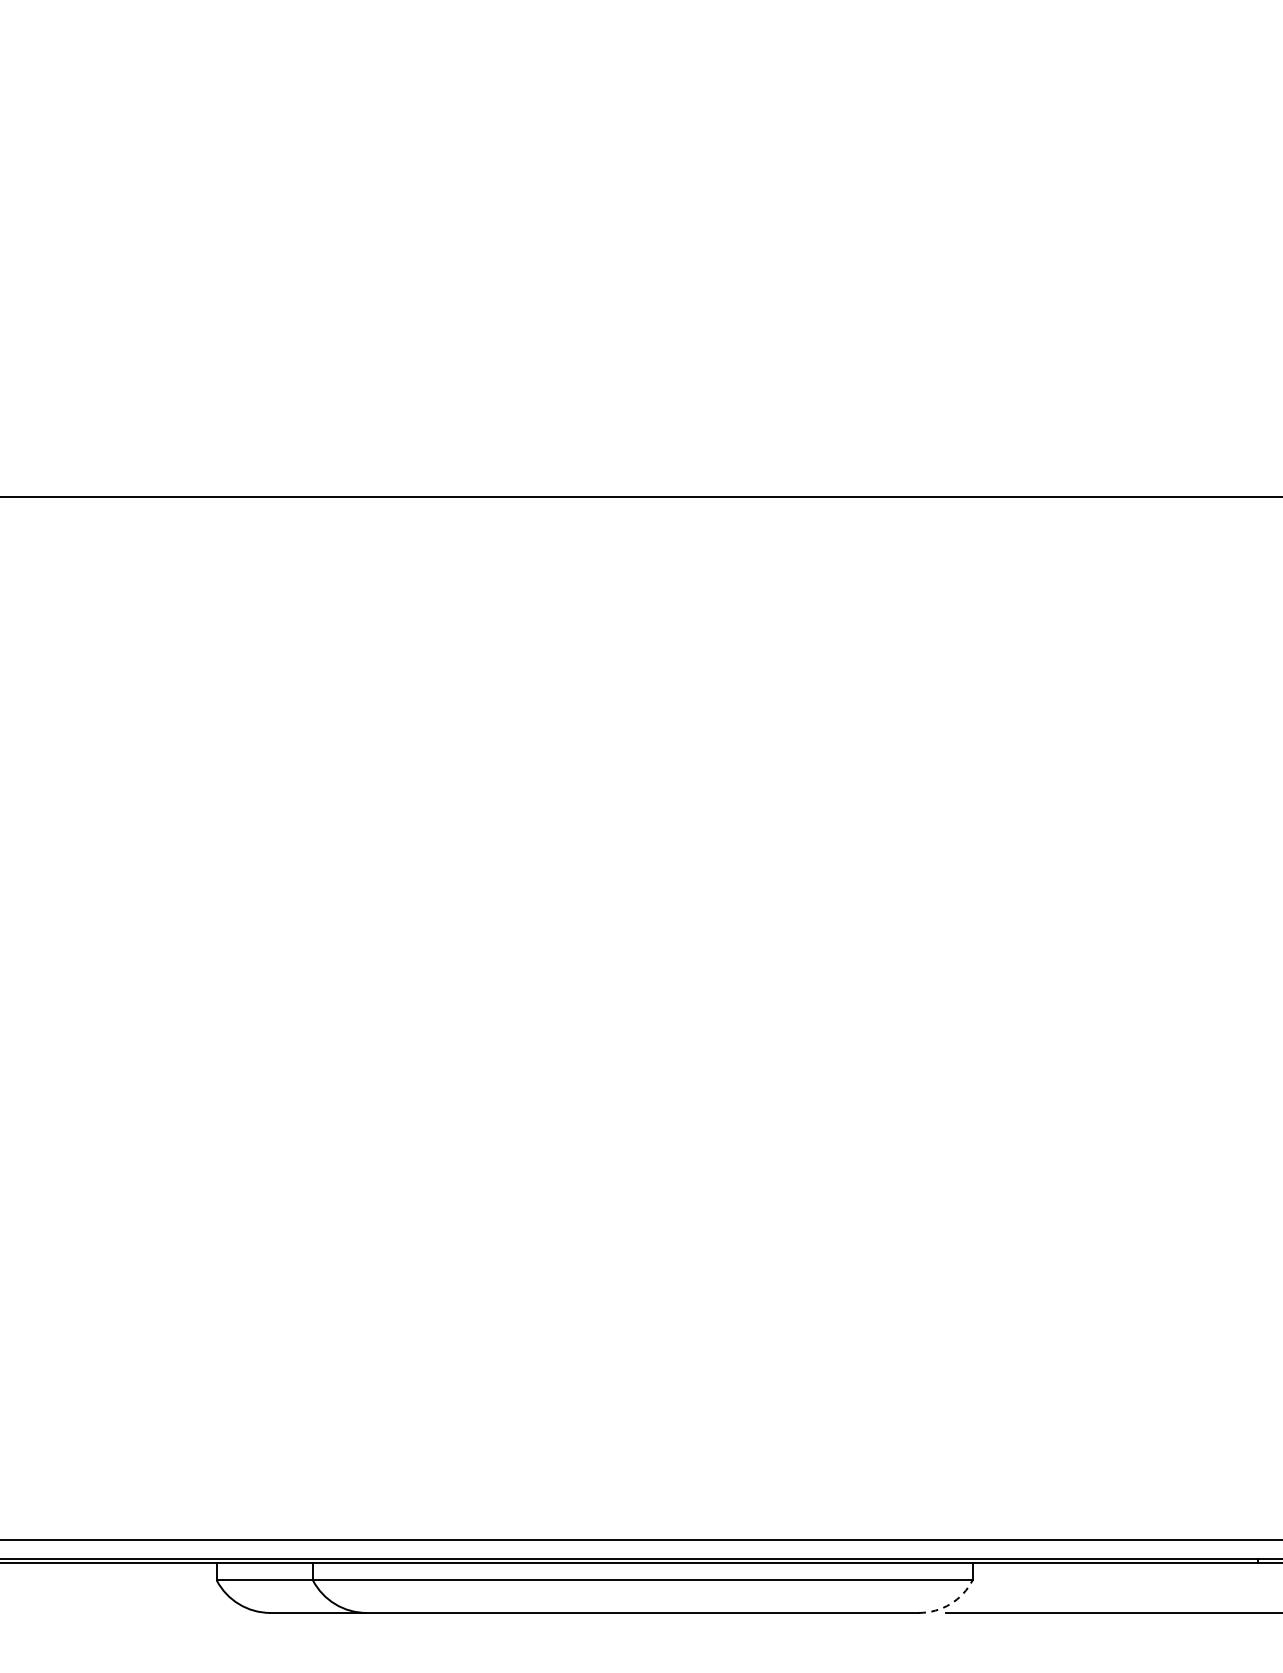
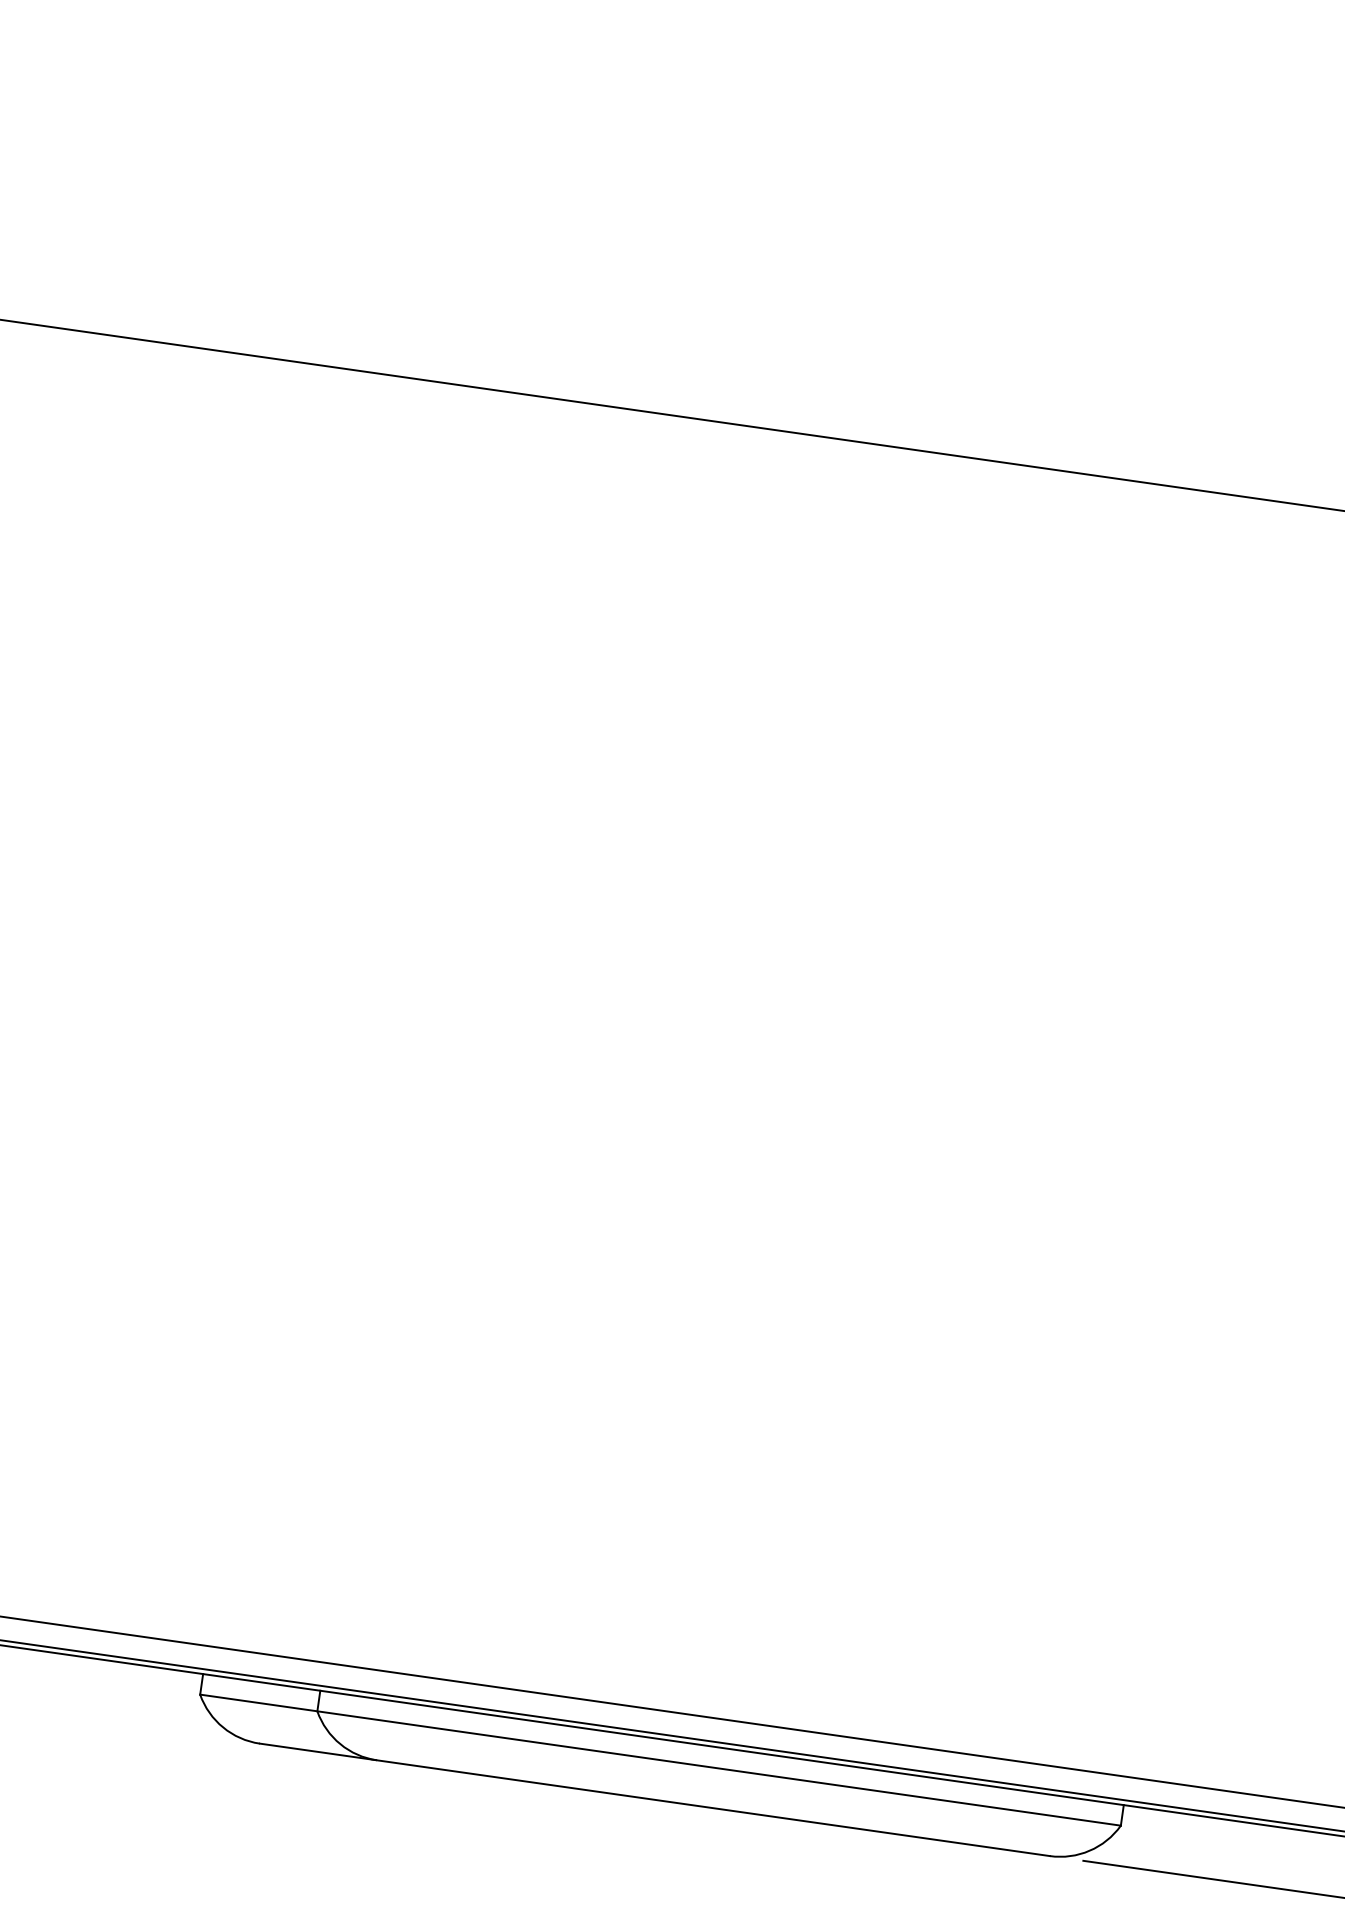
arc: (950, 1604) -> (1089, 1851), dashed -> solid

